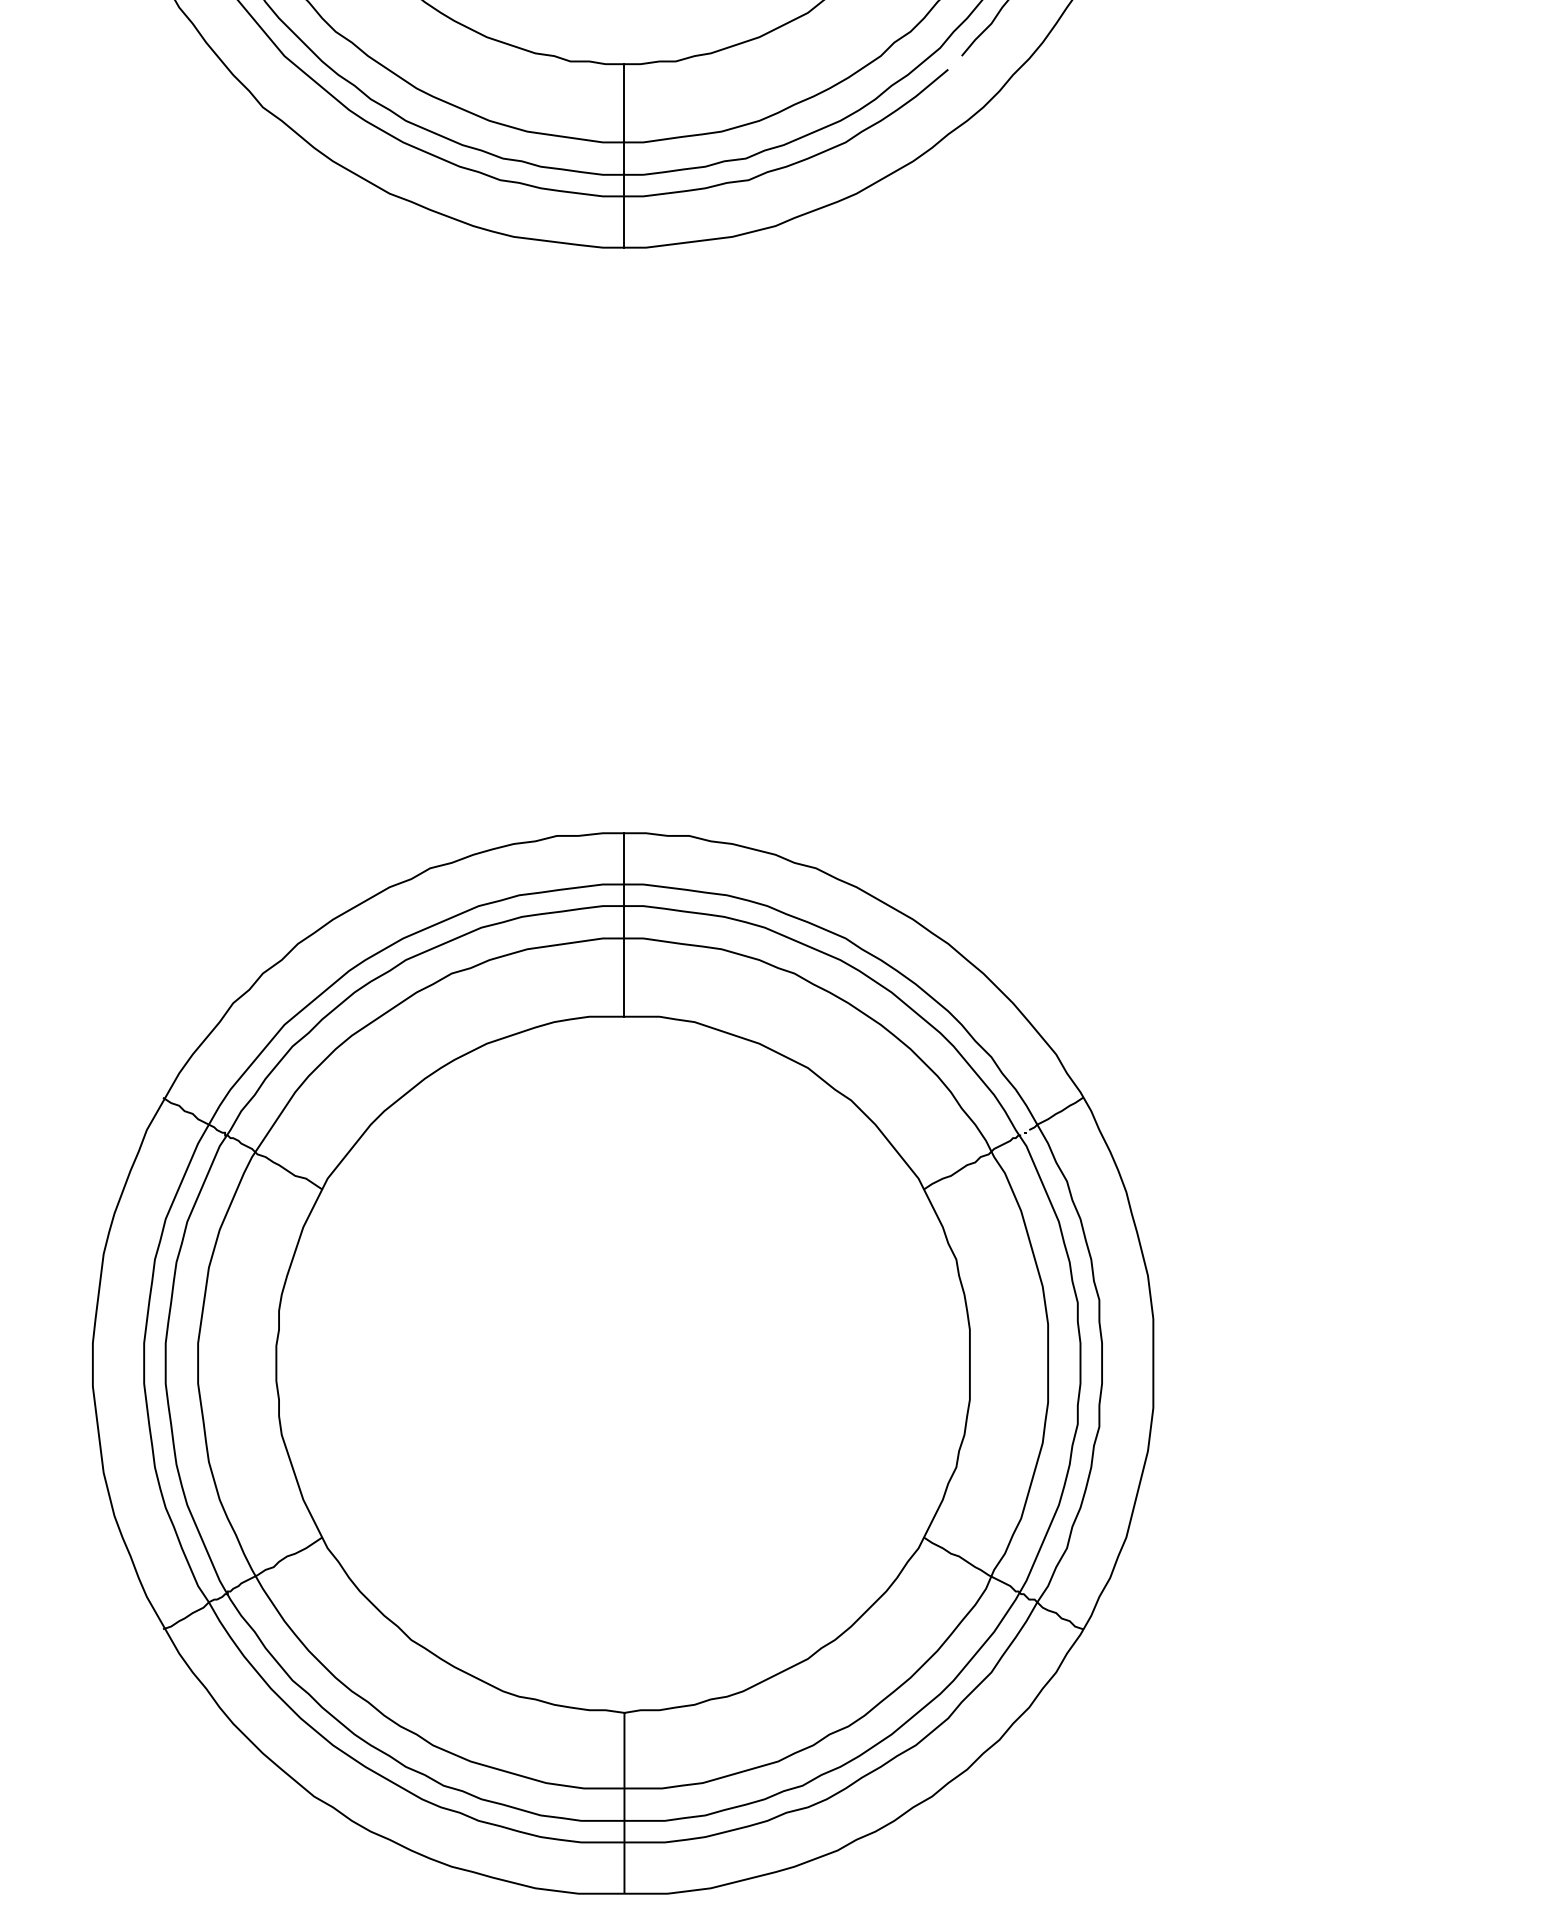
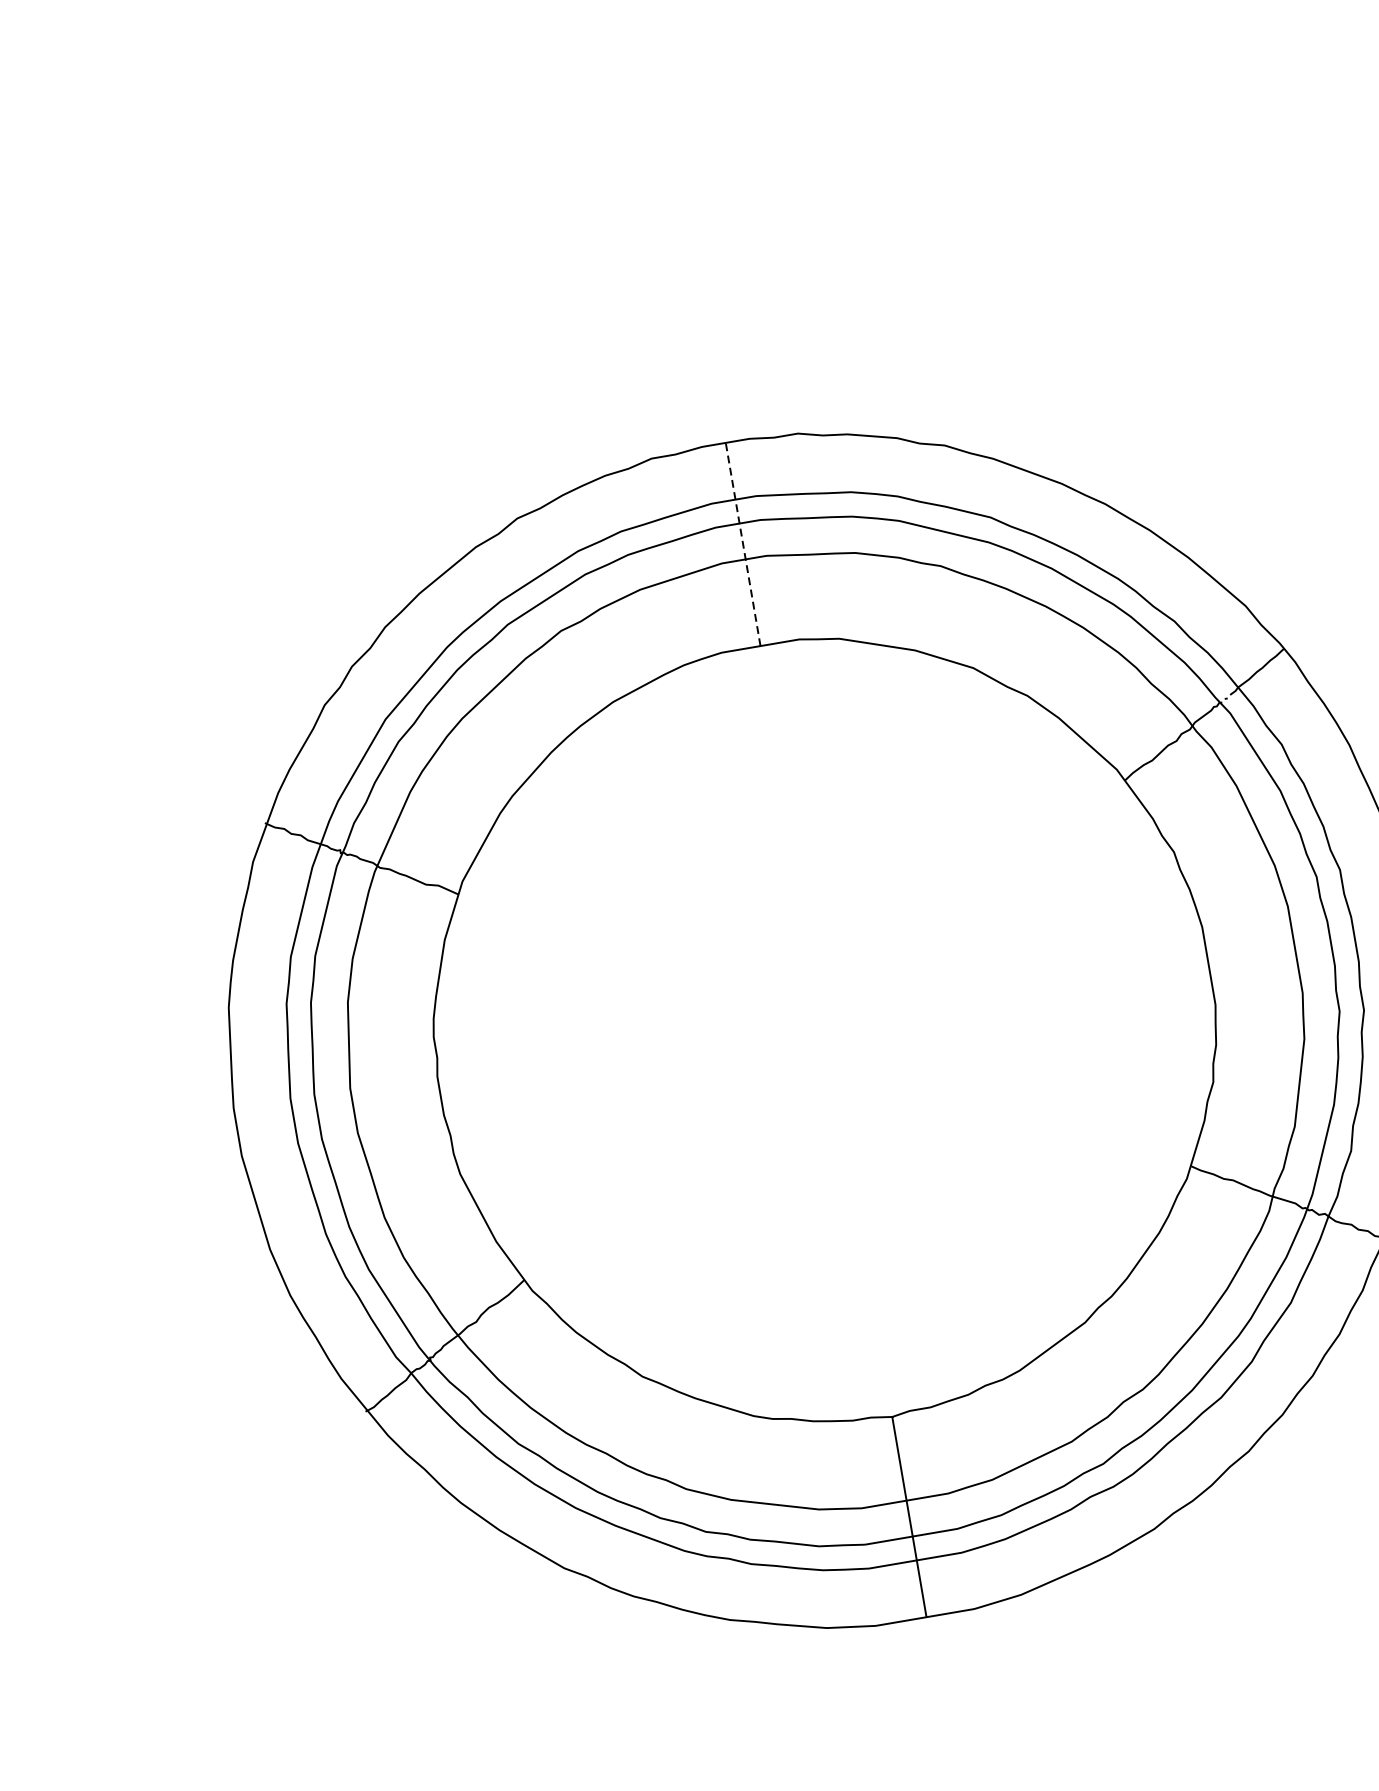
line: (624, 924) -> (743, 543), solid -> dashed

